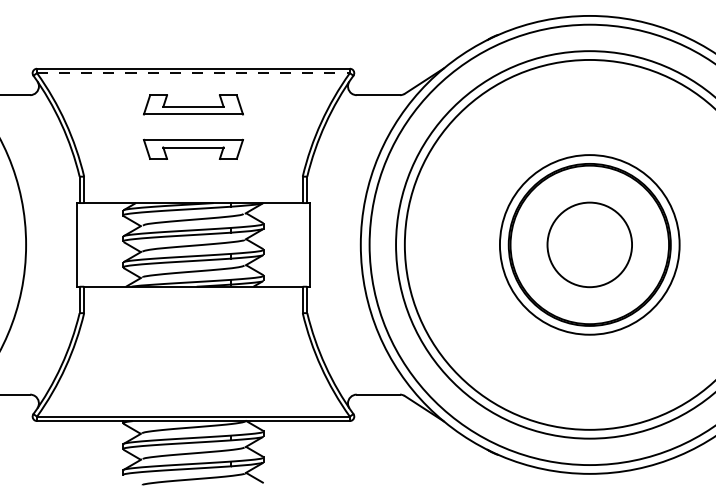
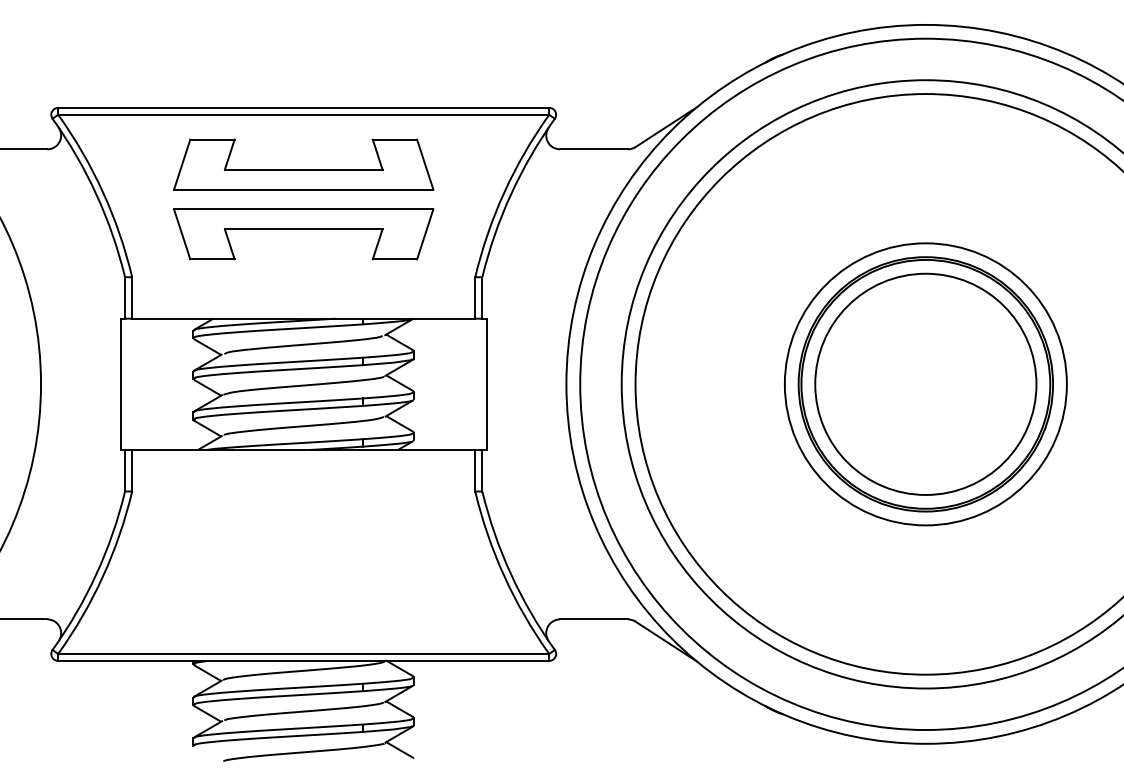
line: (193, 73) -> (303, 115), dashed -> solid
part: (193, 104) -> (303, 163), size x1.67
part: (193, 149) -> (303, 234), size x1.67
circle: (589, 244) -> (925, 383), size x1.67

